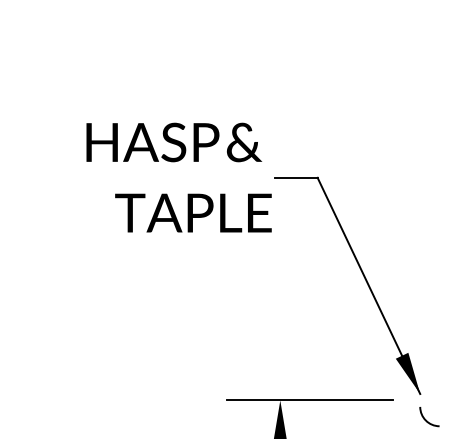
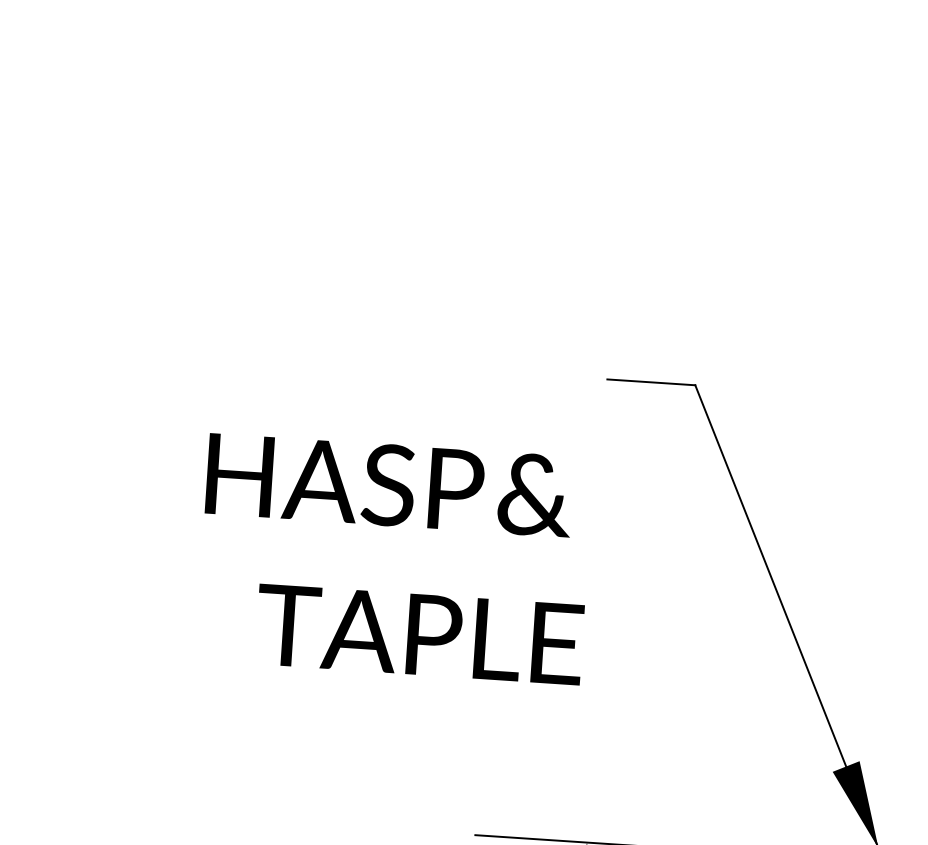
text: (178, 177) -> (393, 558), moved

